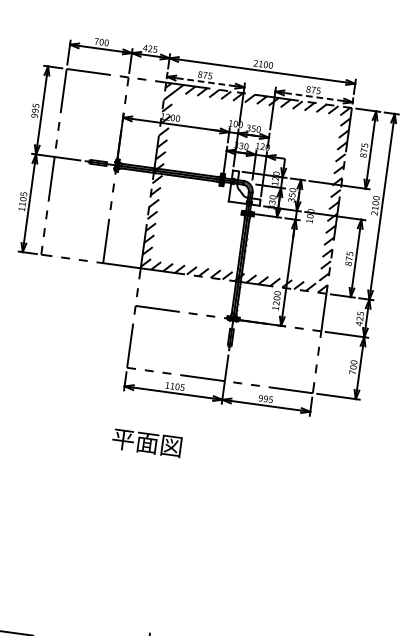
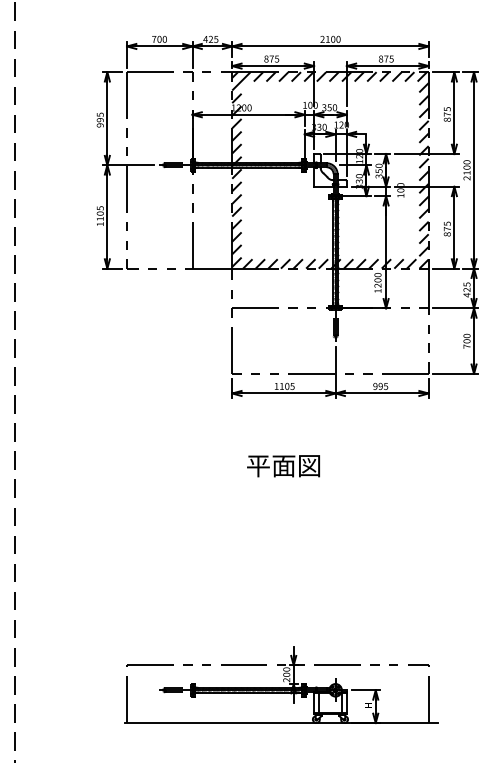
line: (205, 82) -> (273, 66), dashed -> solid
line: (313, 97) -> (387, 66), dashed -> solid
text: (146, 443) -> (283, 466), moved

